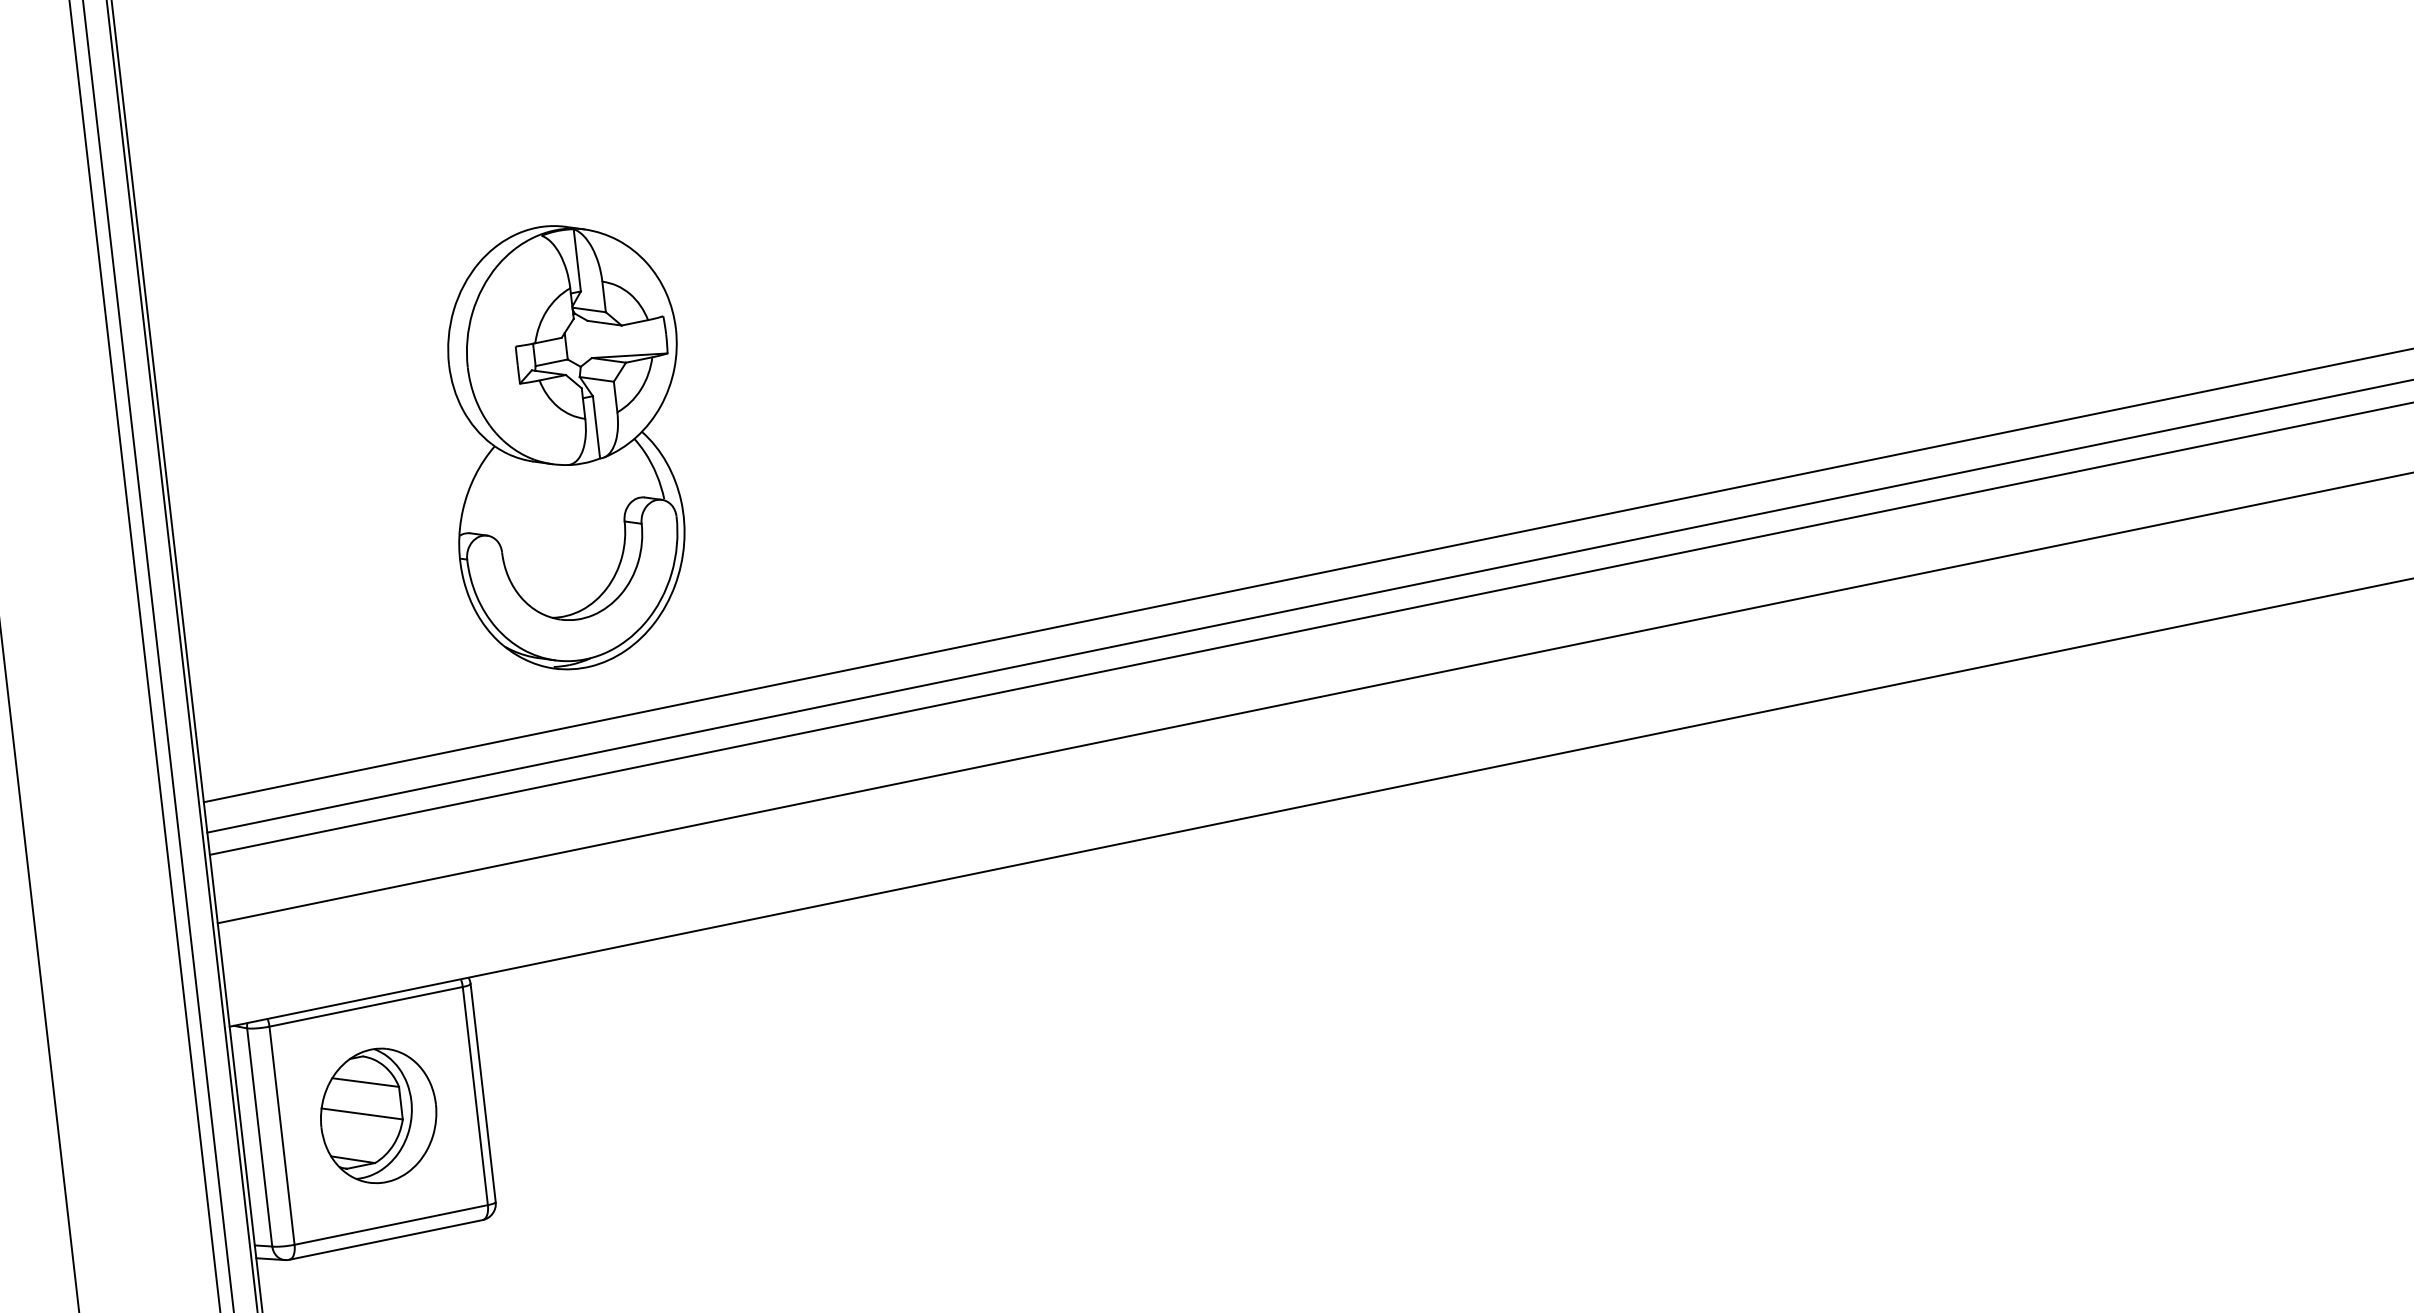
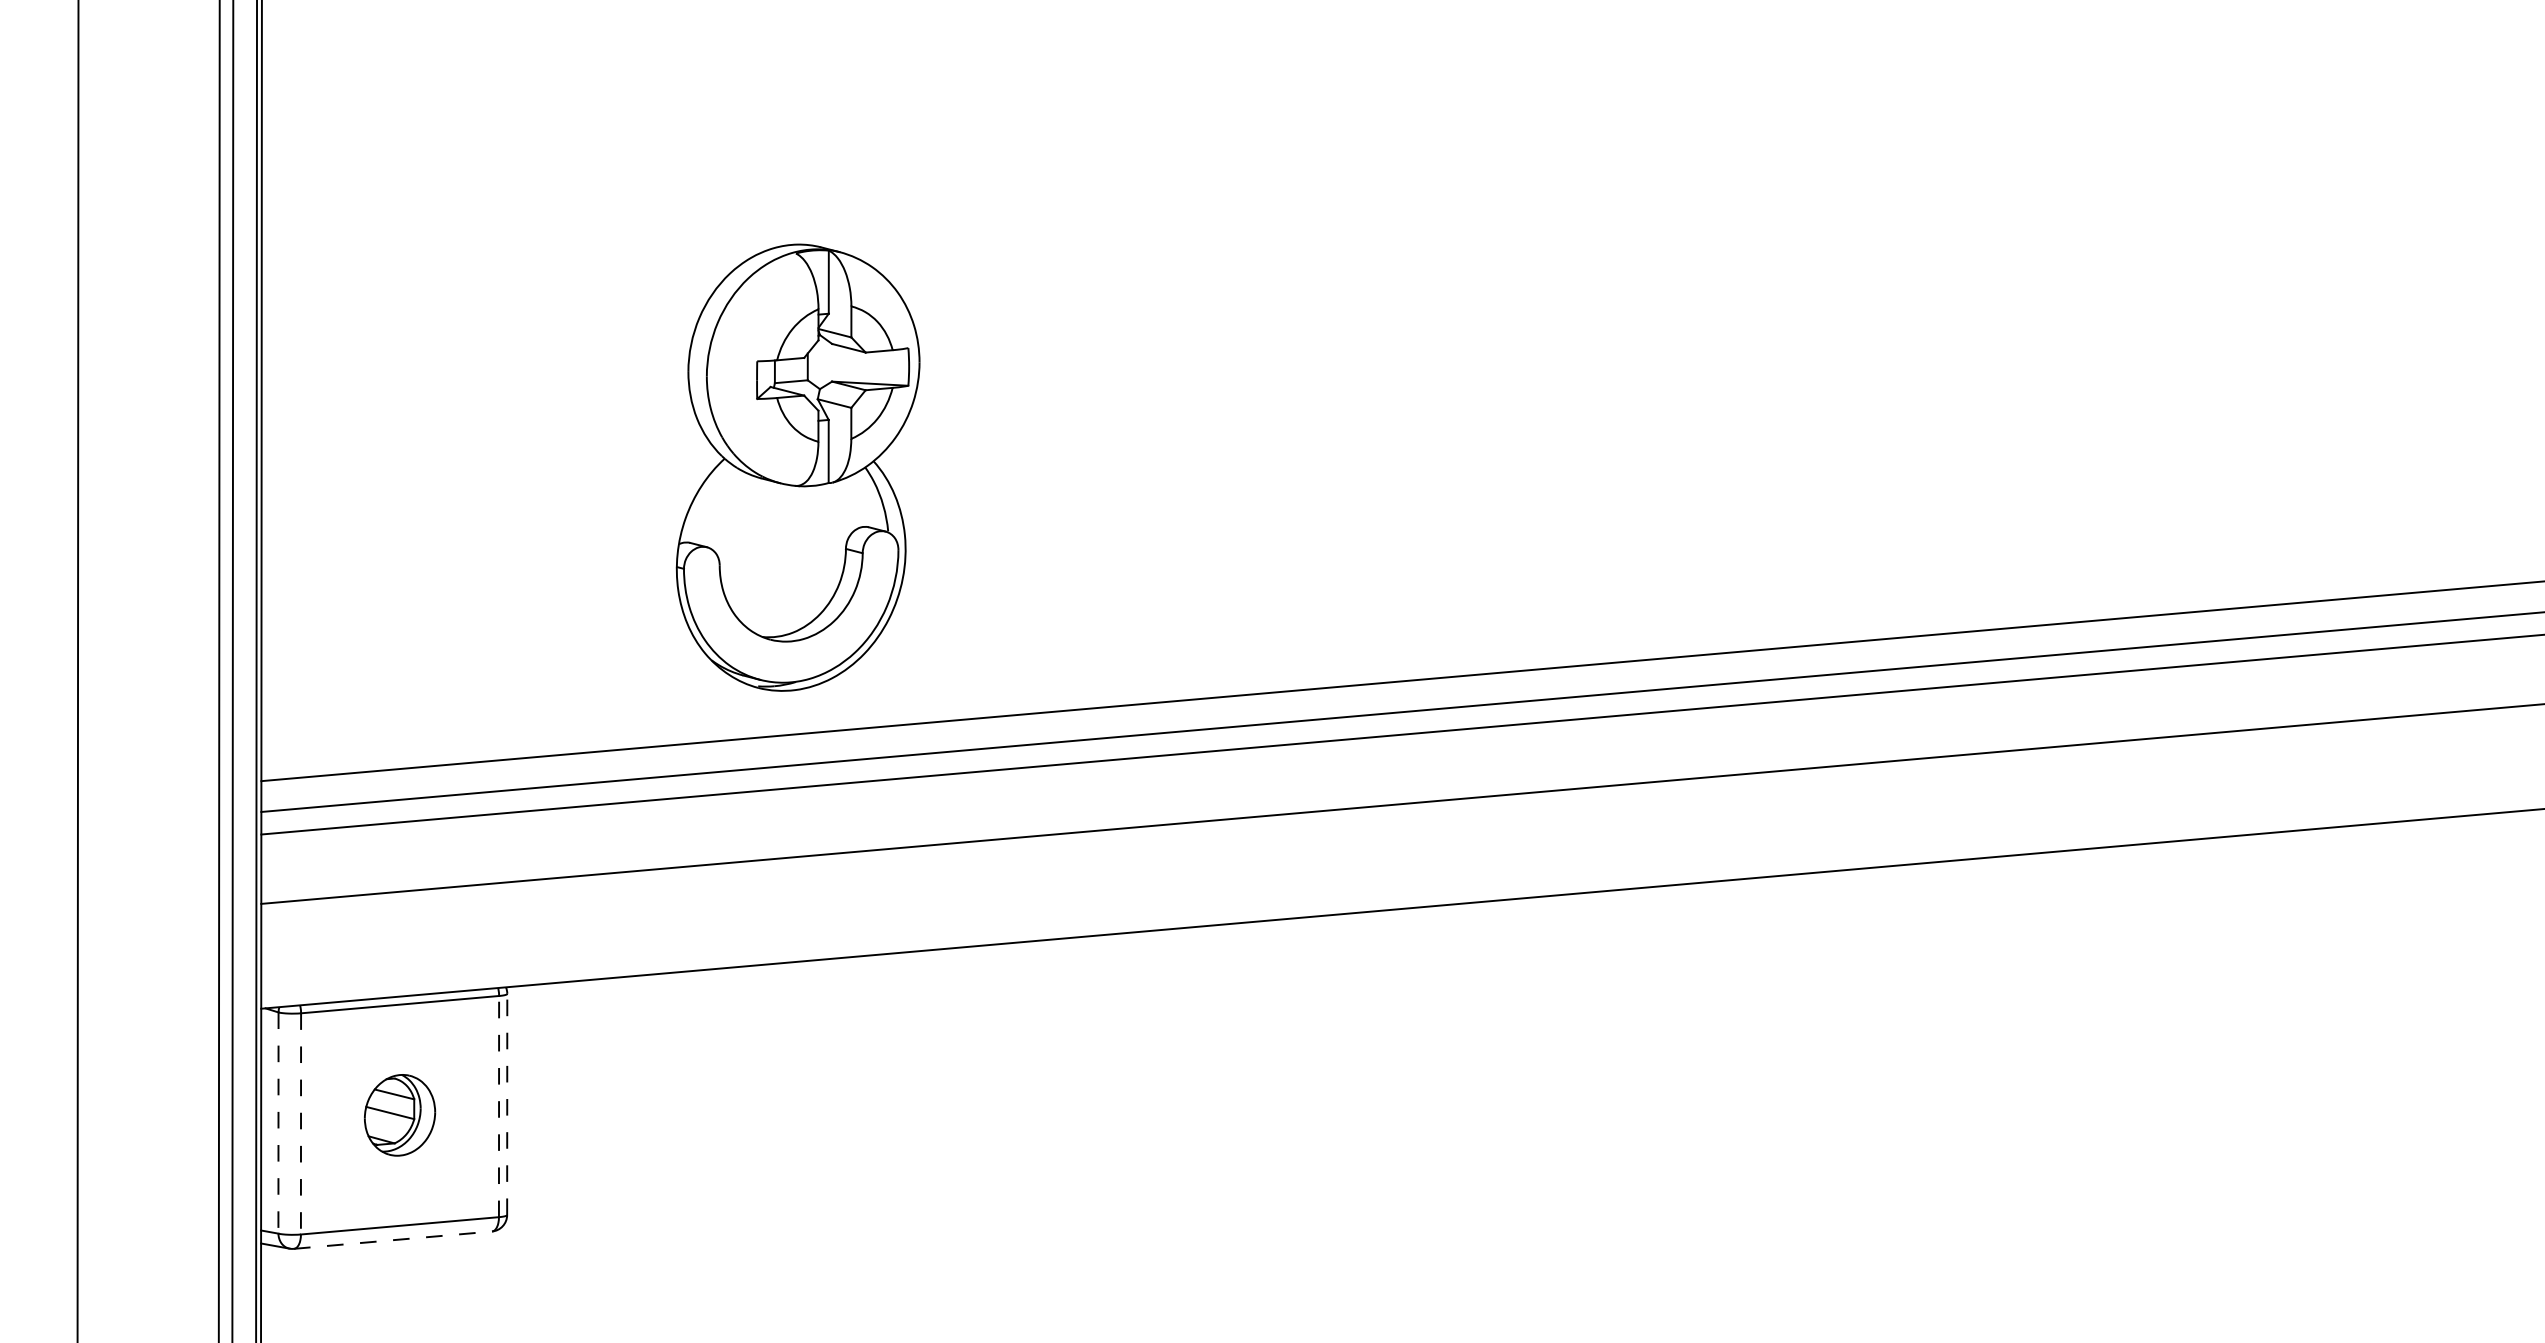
part: (567, 446) -> (797, 467), moved
line: (483, 1093) -> (507, 1104), solid -> dashed
line: (475, 1095) -> (499, 1106), solid -> dashed
part: (378, 1116) -> (399, 1115), size x0.6
line: (282, 1135) -> (301, 1123), solid -> dashed
line: (259, 1137) -> (278, 1123), solid -> dashed
line: (386, 1240) -> (393, 1240), solid -> dashed

